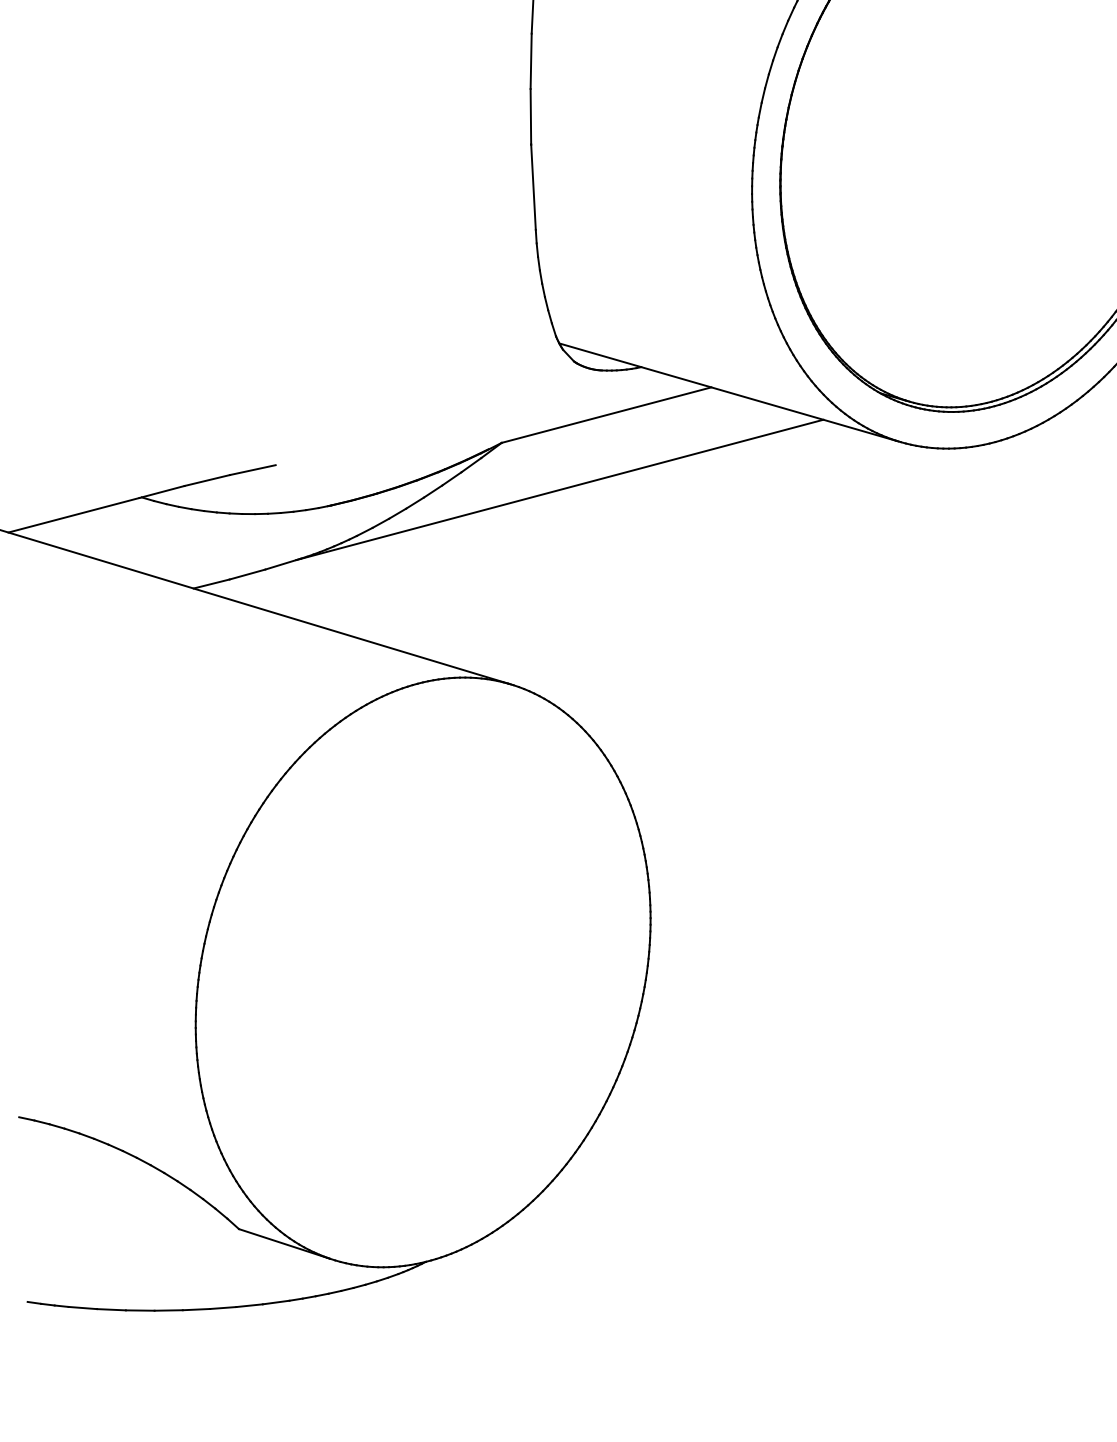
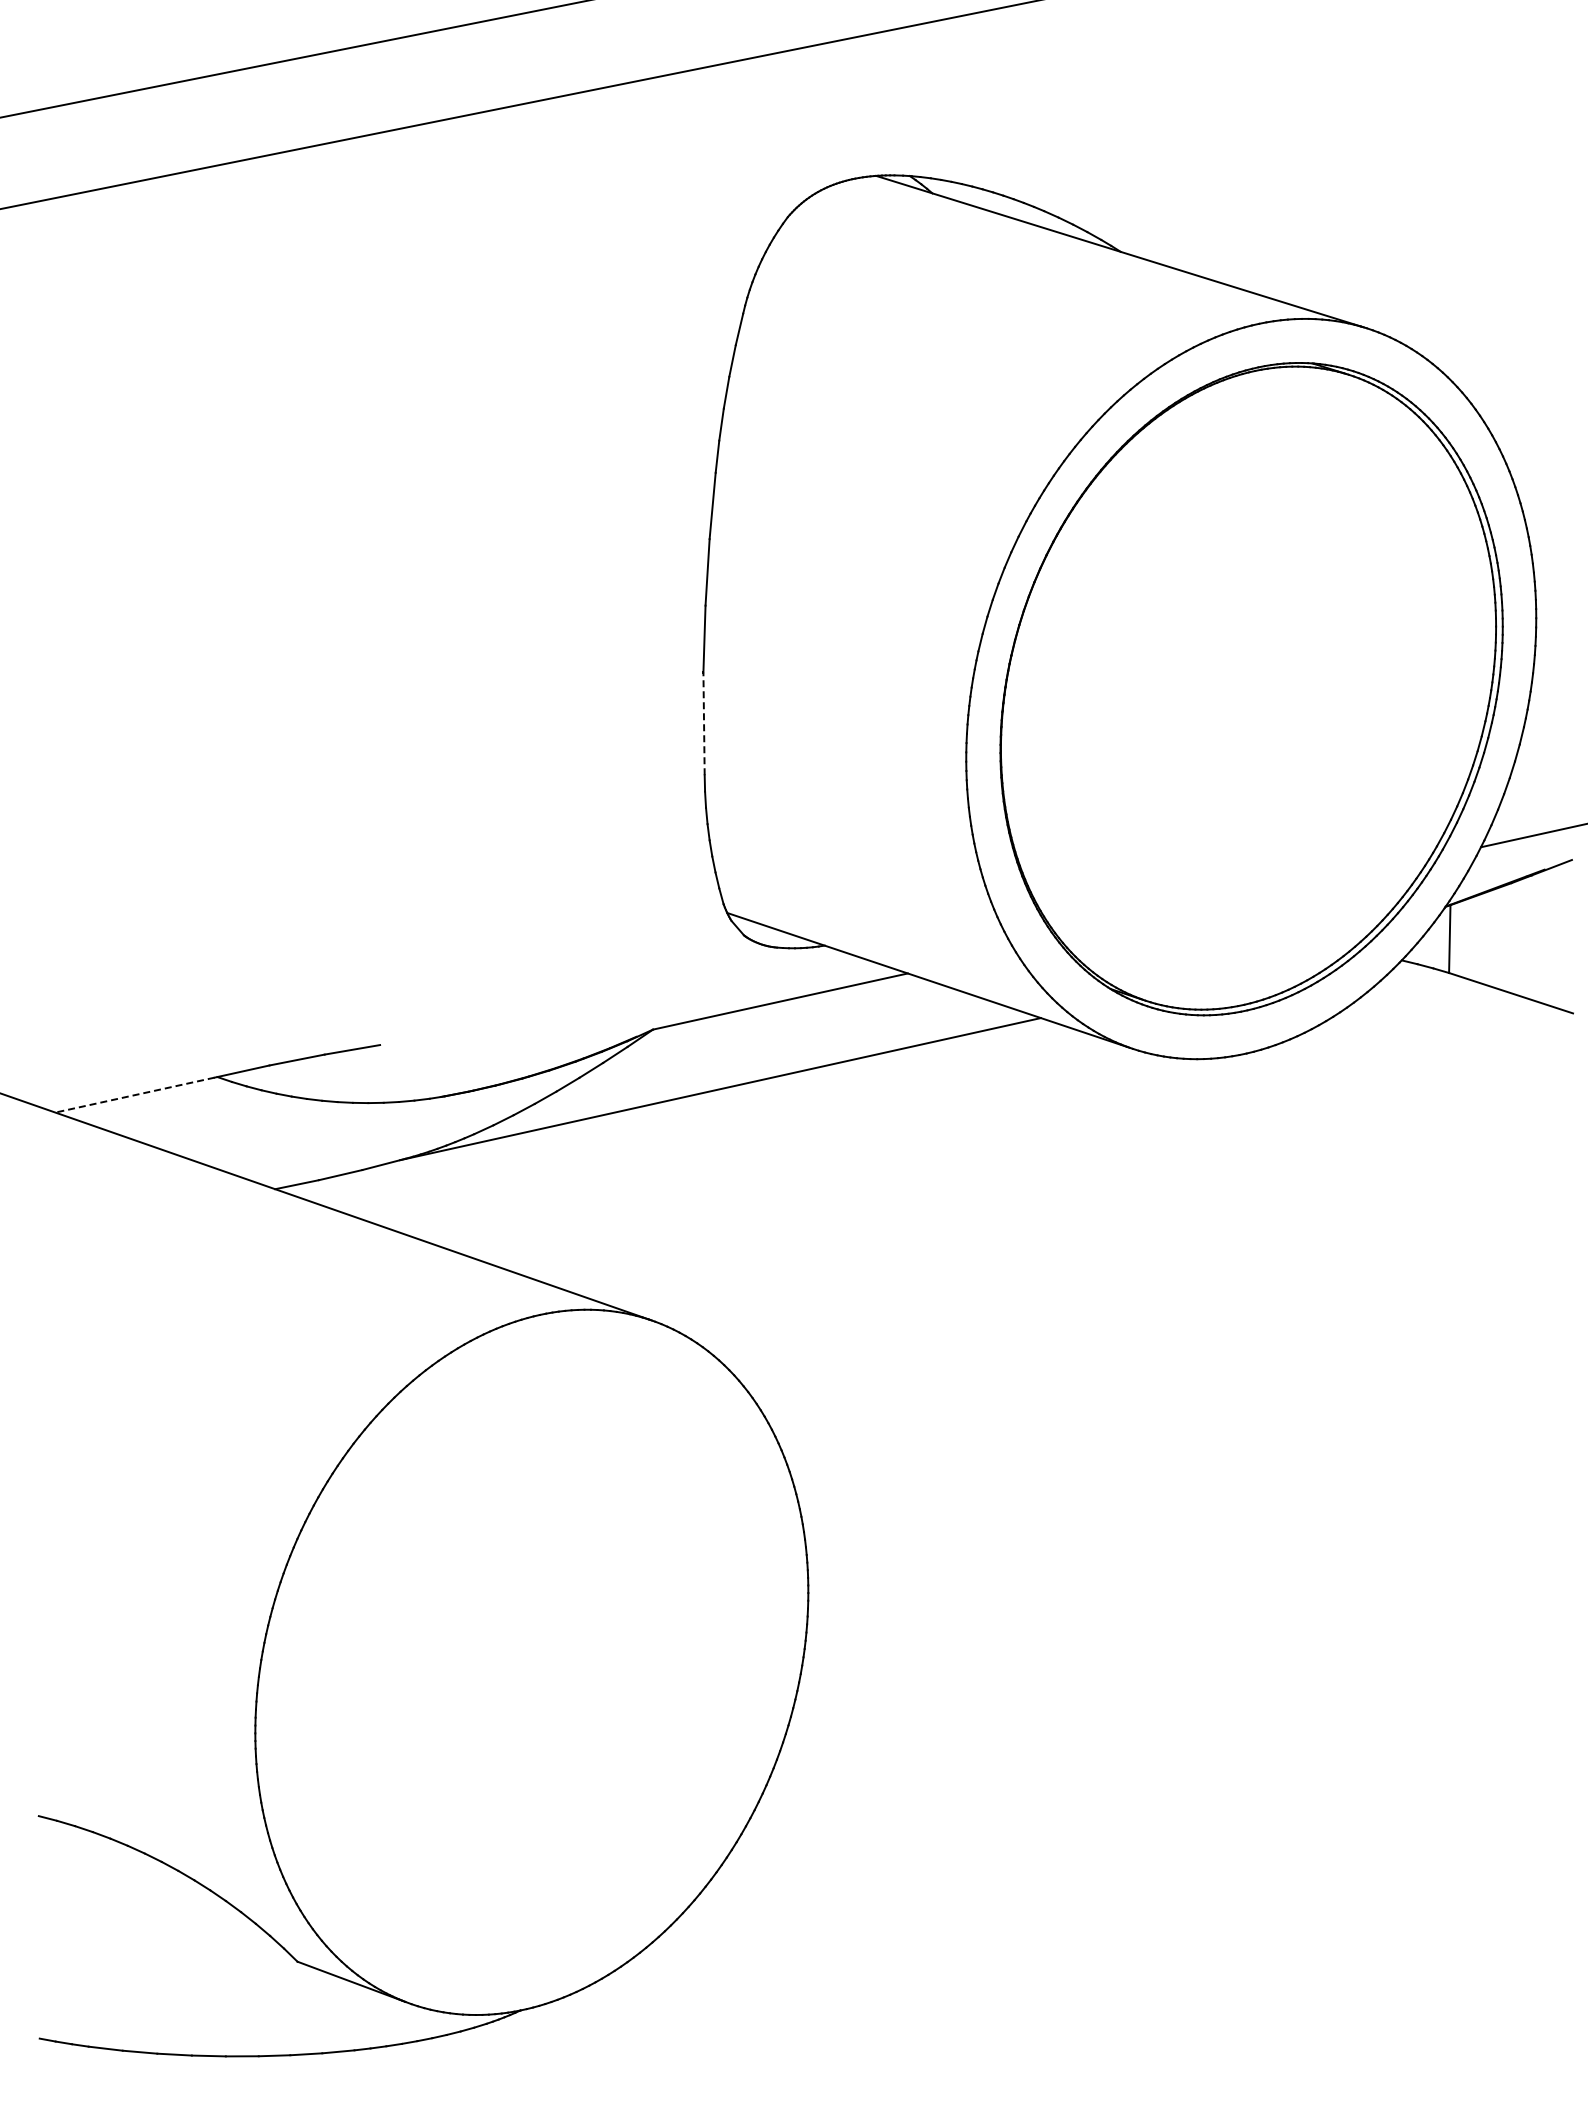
line: (533, 186) -> (704, 723), solid -> dashed
line: (73, 515) -> (134, 1095), solid -> dashed

